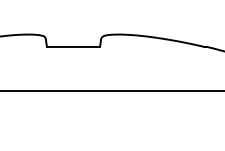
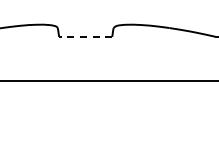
line: (73, 46) -> (85, 36), solid -> dashed

